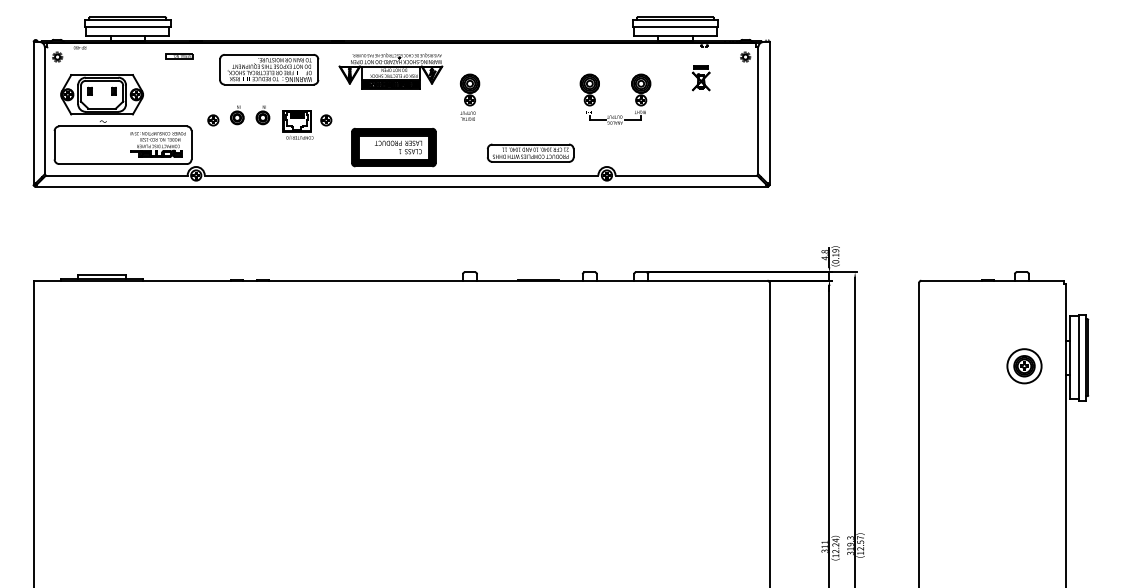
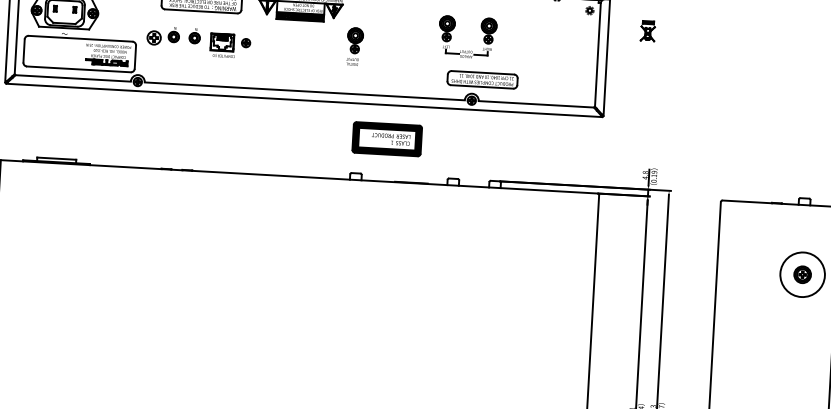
part: (701, 78) -> (648, 31), moved
part: (469, 96) -> (354, 46), moved
part: (615, 115) -> (466, 50), moved
part: (213, 120) -> (154, 38), size x1.6
part: (393, 147) -> (386, 139), moved
part: (530, 152) -> (482, 79), moved
circle: (1024, 366) -> (802, 274), size x1.6

